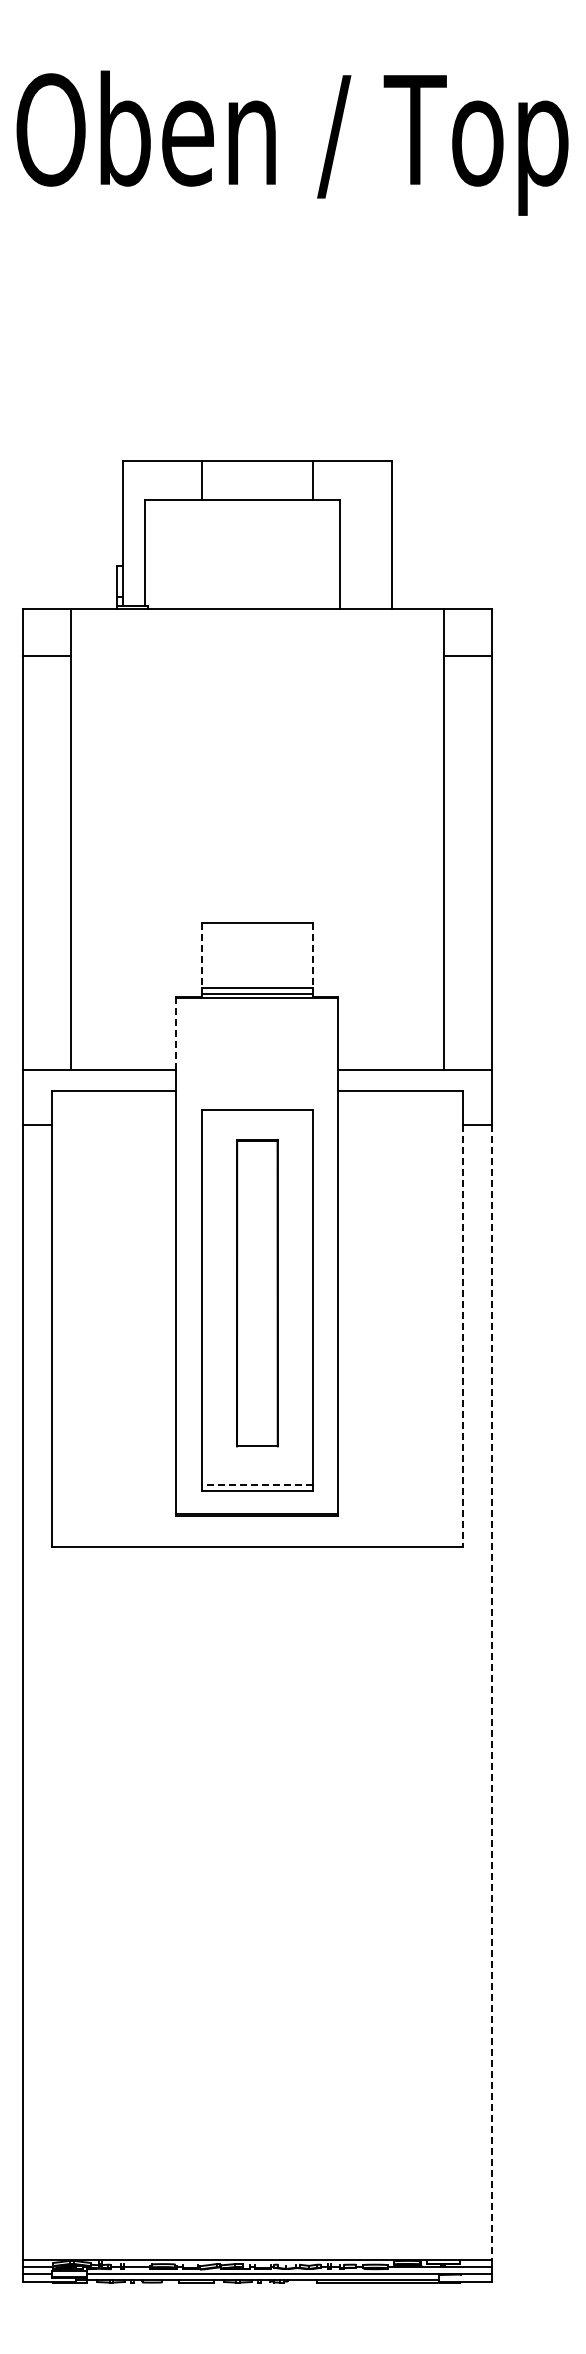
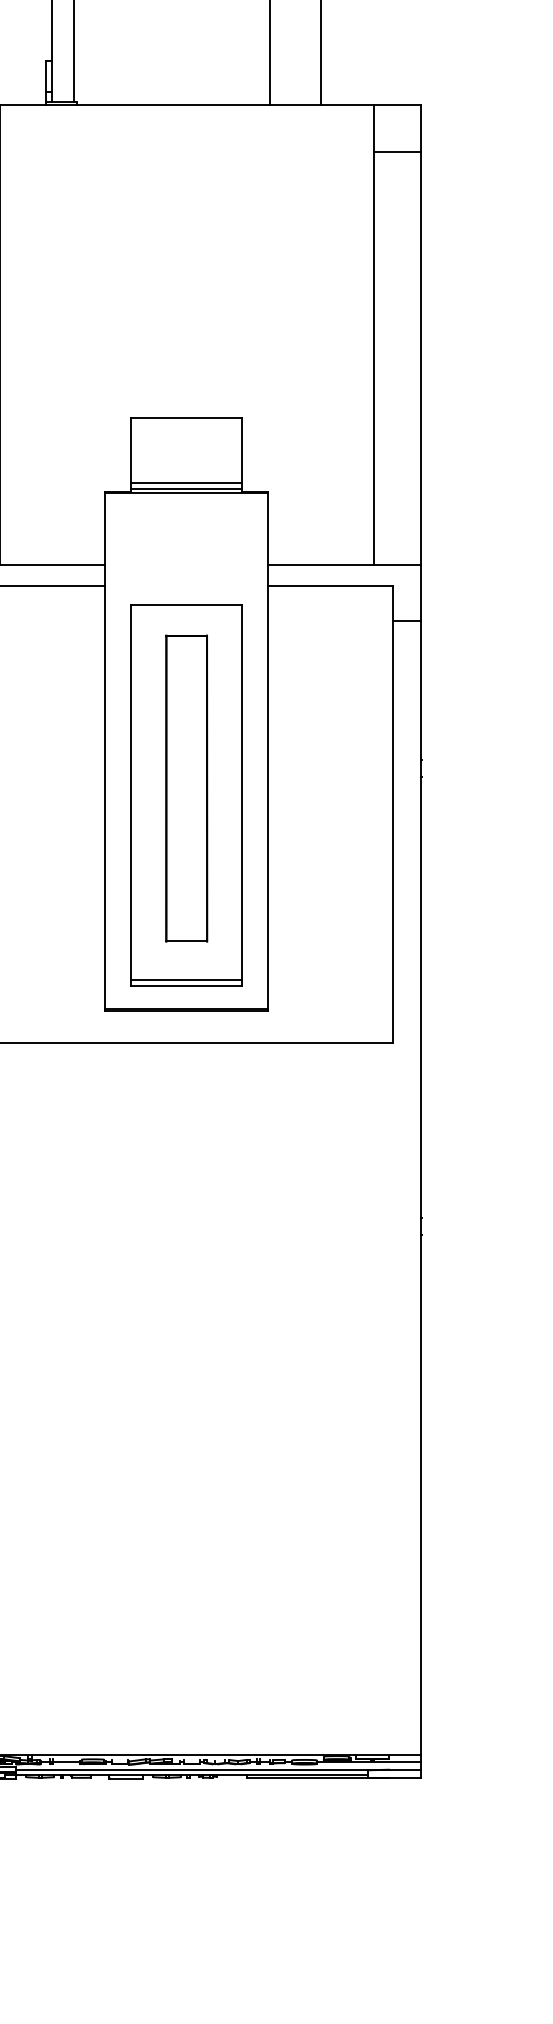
line: (201, 956) -> (130, 451), dashed -> solid
line: (313, 956) -> (242, 451), dashed -> solid
line: (176, 1033) -> (105, 528), dashed -> solid
line: (463, 1336) -> (392, 831), dashed -> solid
line: (257, 1484) -> (186, 979), dashed -> solid
line: (491, 1692) -> (420, 1187), dashed -> solid

